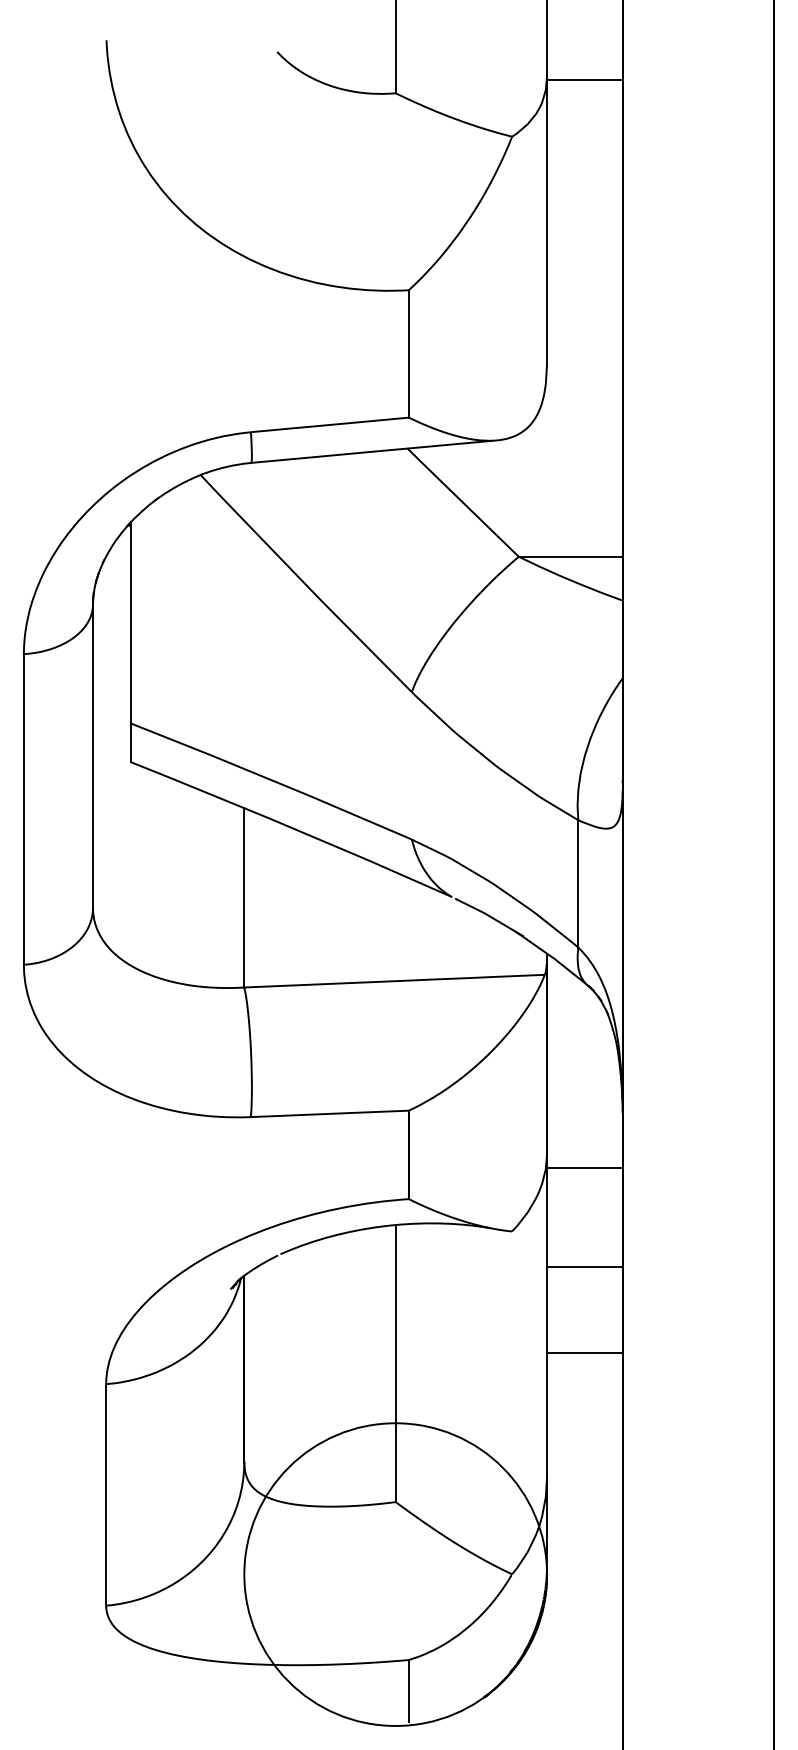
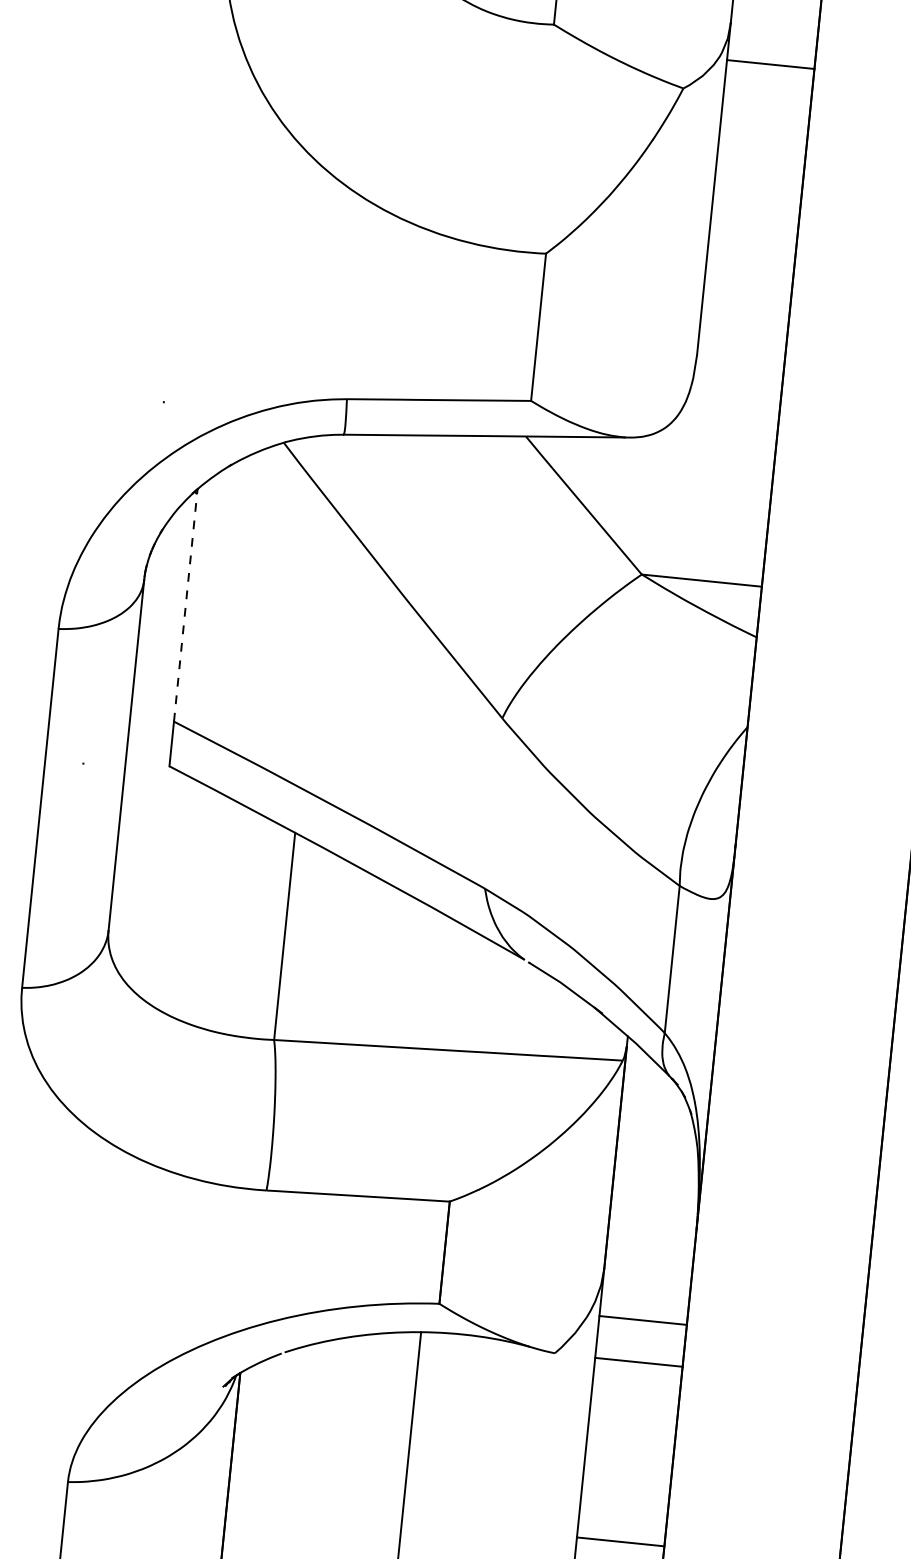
line: (584, 79) -> (770, 64), moved
line: (130, 622) -> (185, 604), solid -> dashed
line: (584, 1167) -> (642, 1320), moved
line: (584, 1266) -> (638, 1361), moved
line: (584, 1353) -> (620, 1542), moved

